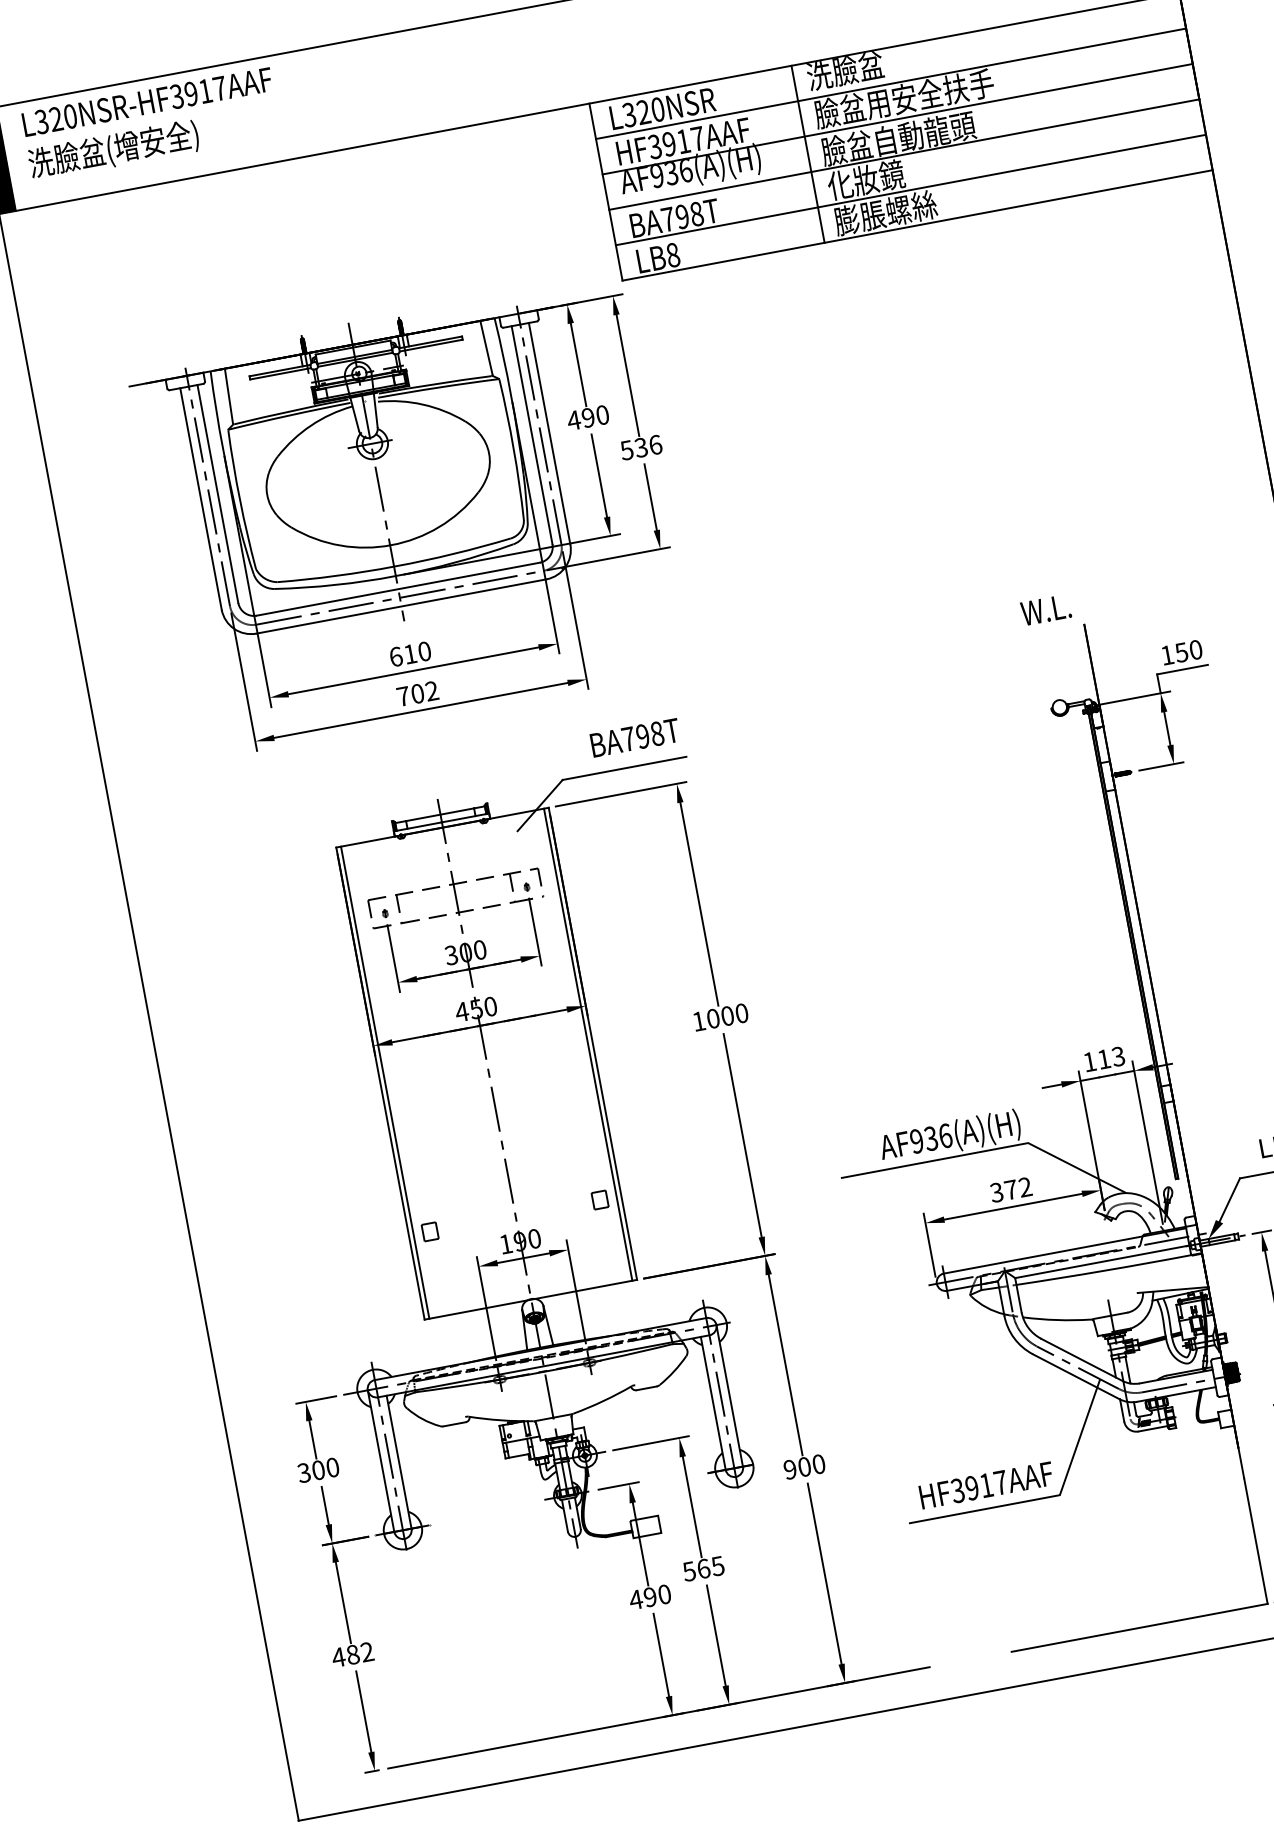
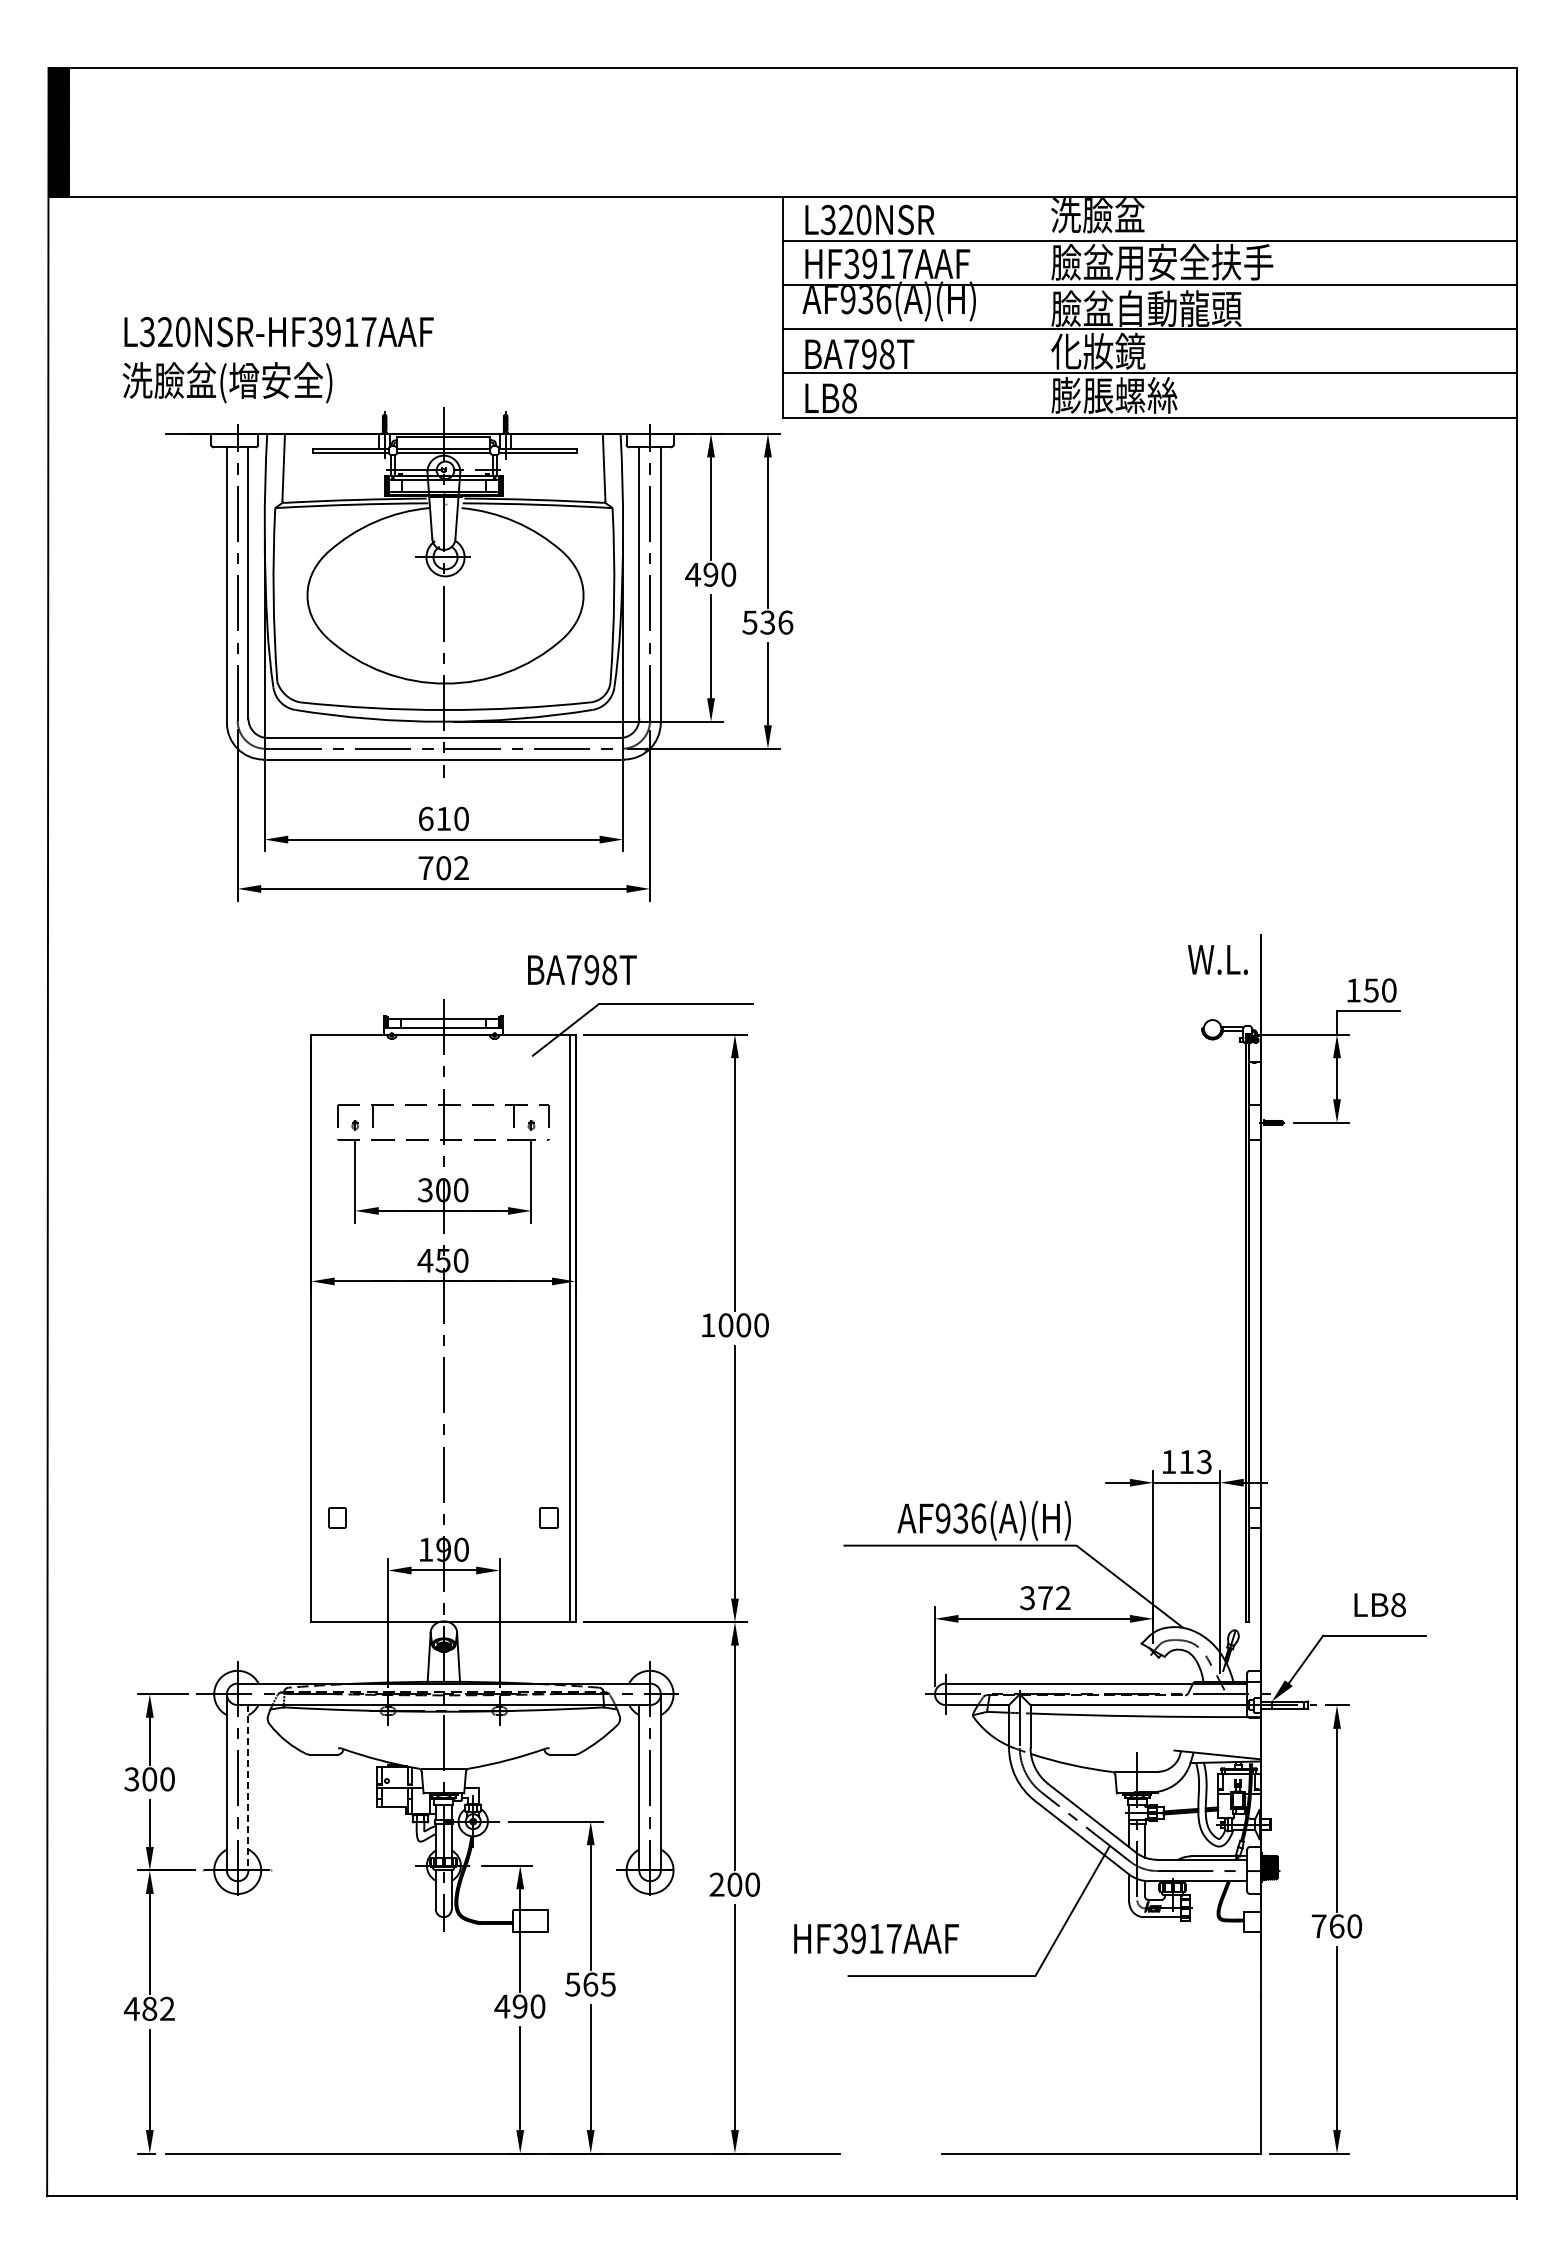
text: (150, 125) -> (277, 360), moved
line: (808, 154) -> (1034, 307), removed
text: (1045, 609) -> (1217, 959), moved
text: (635, 738) -> (582, 970), moved
line: (385, 1082) -> (317, 1328), removed
line: (399, 1461) -> (248, 1787), solid -> dashed
text: (789, 1469) -> (716, 1884), 900 -> 200
text: (986, 1485) -> (876, 1938), moved

